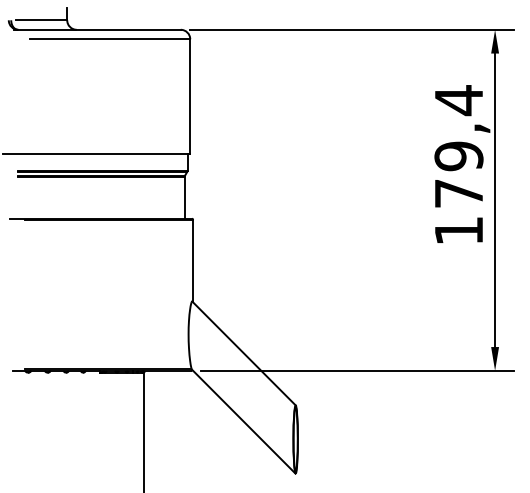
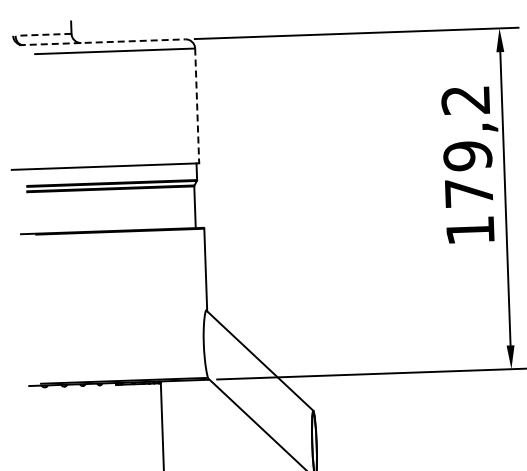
line: (41, 20) -> (45, 34), solid -> dashed
line: (97, 29) -> (102, 41), solid -> dashed
line: (190, 97) -> (197, 106), solid -> dashed
text: (458, 100) -> (465, 100), 179,4 -> 179,2

